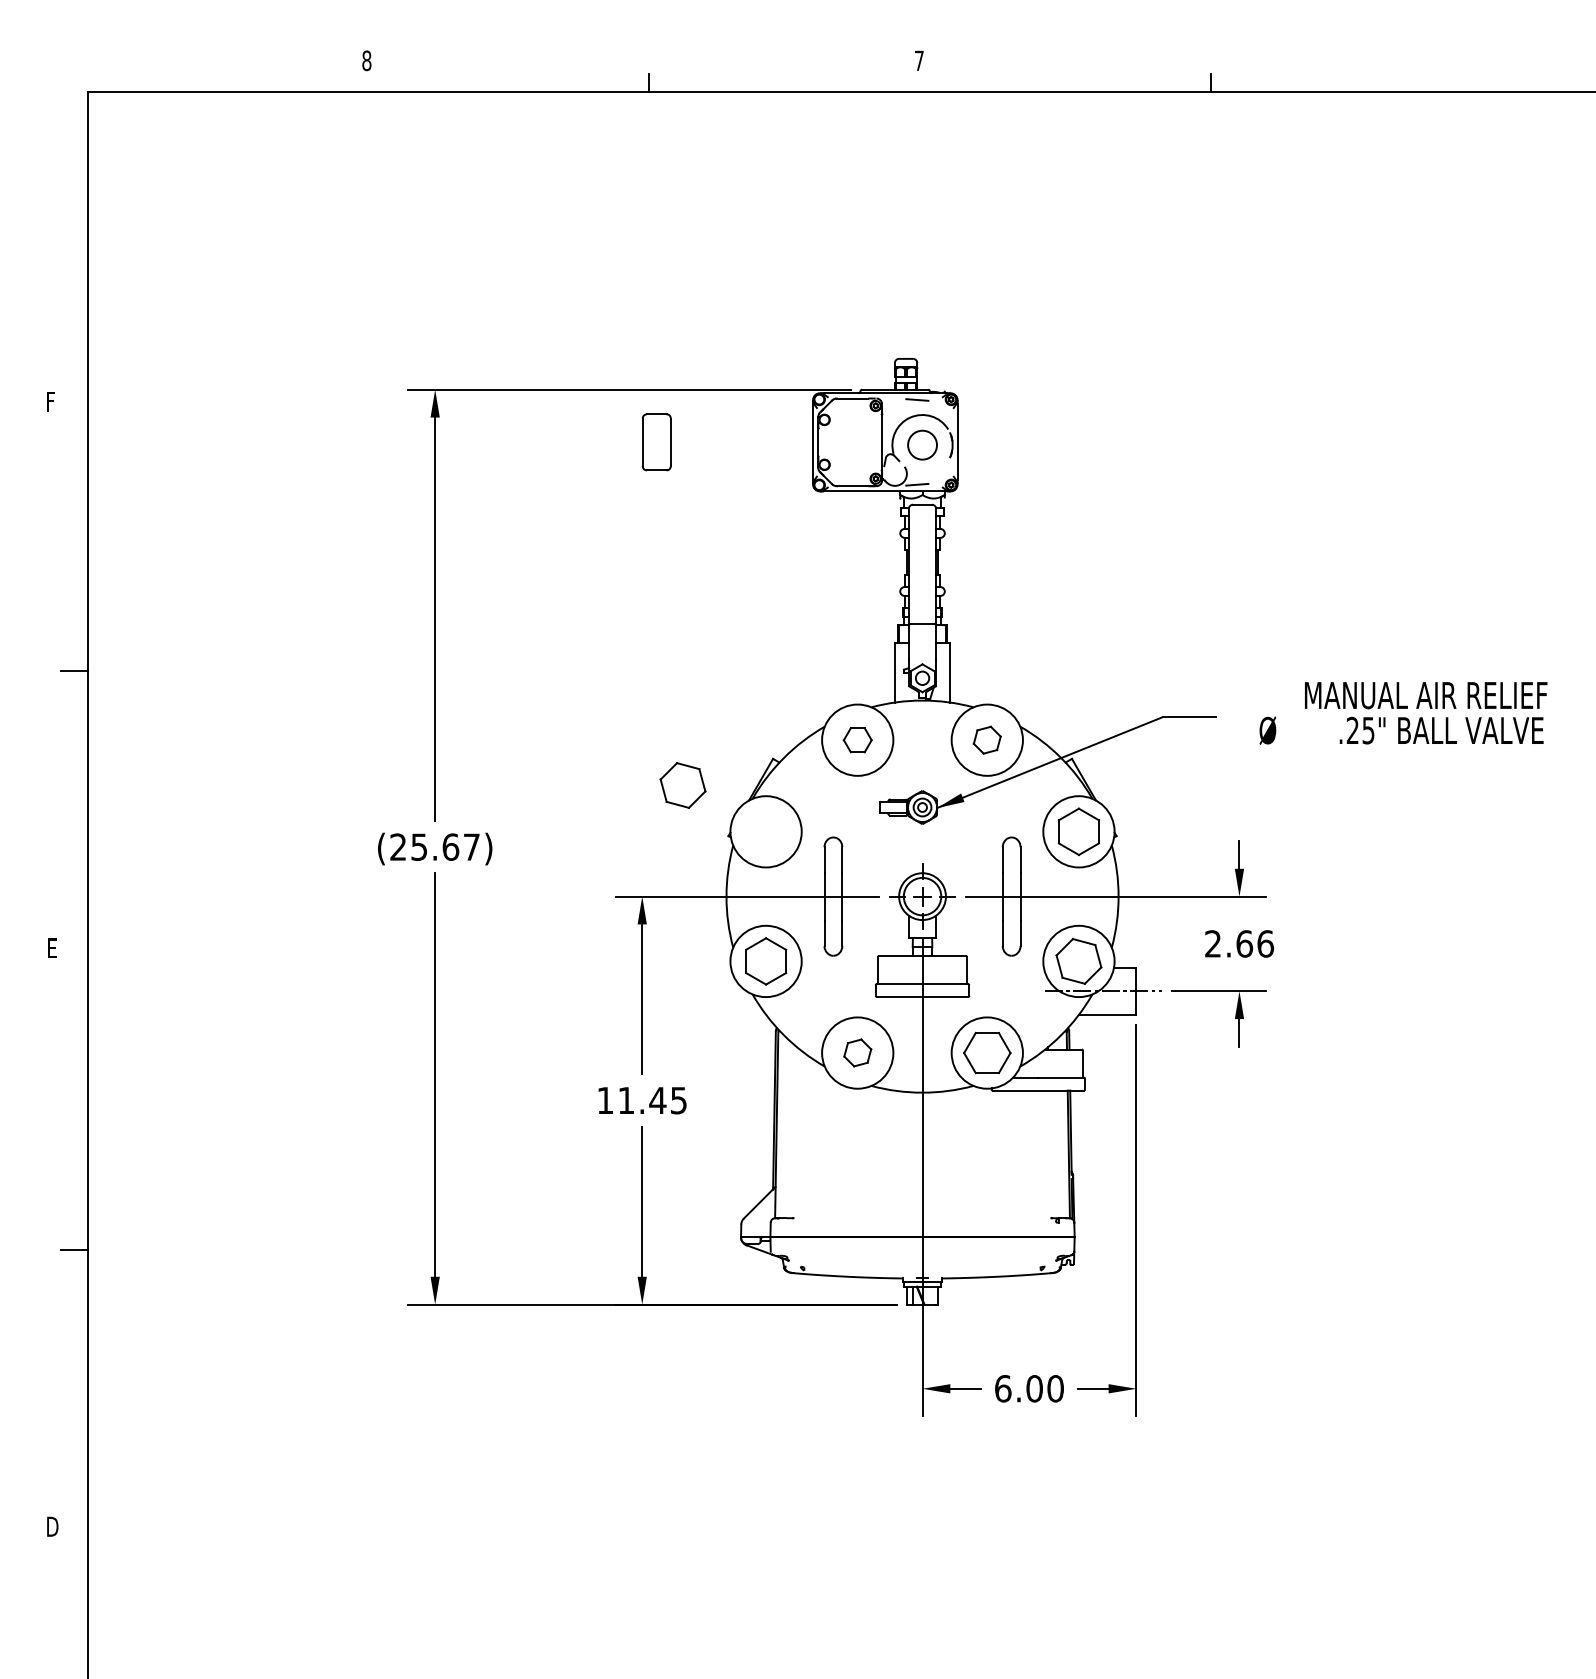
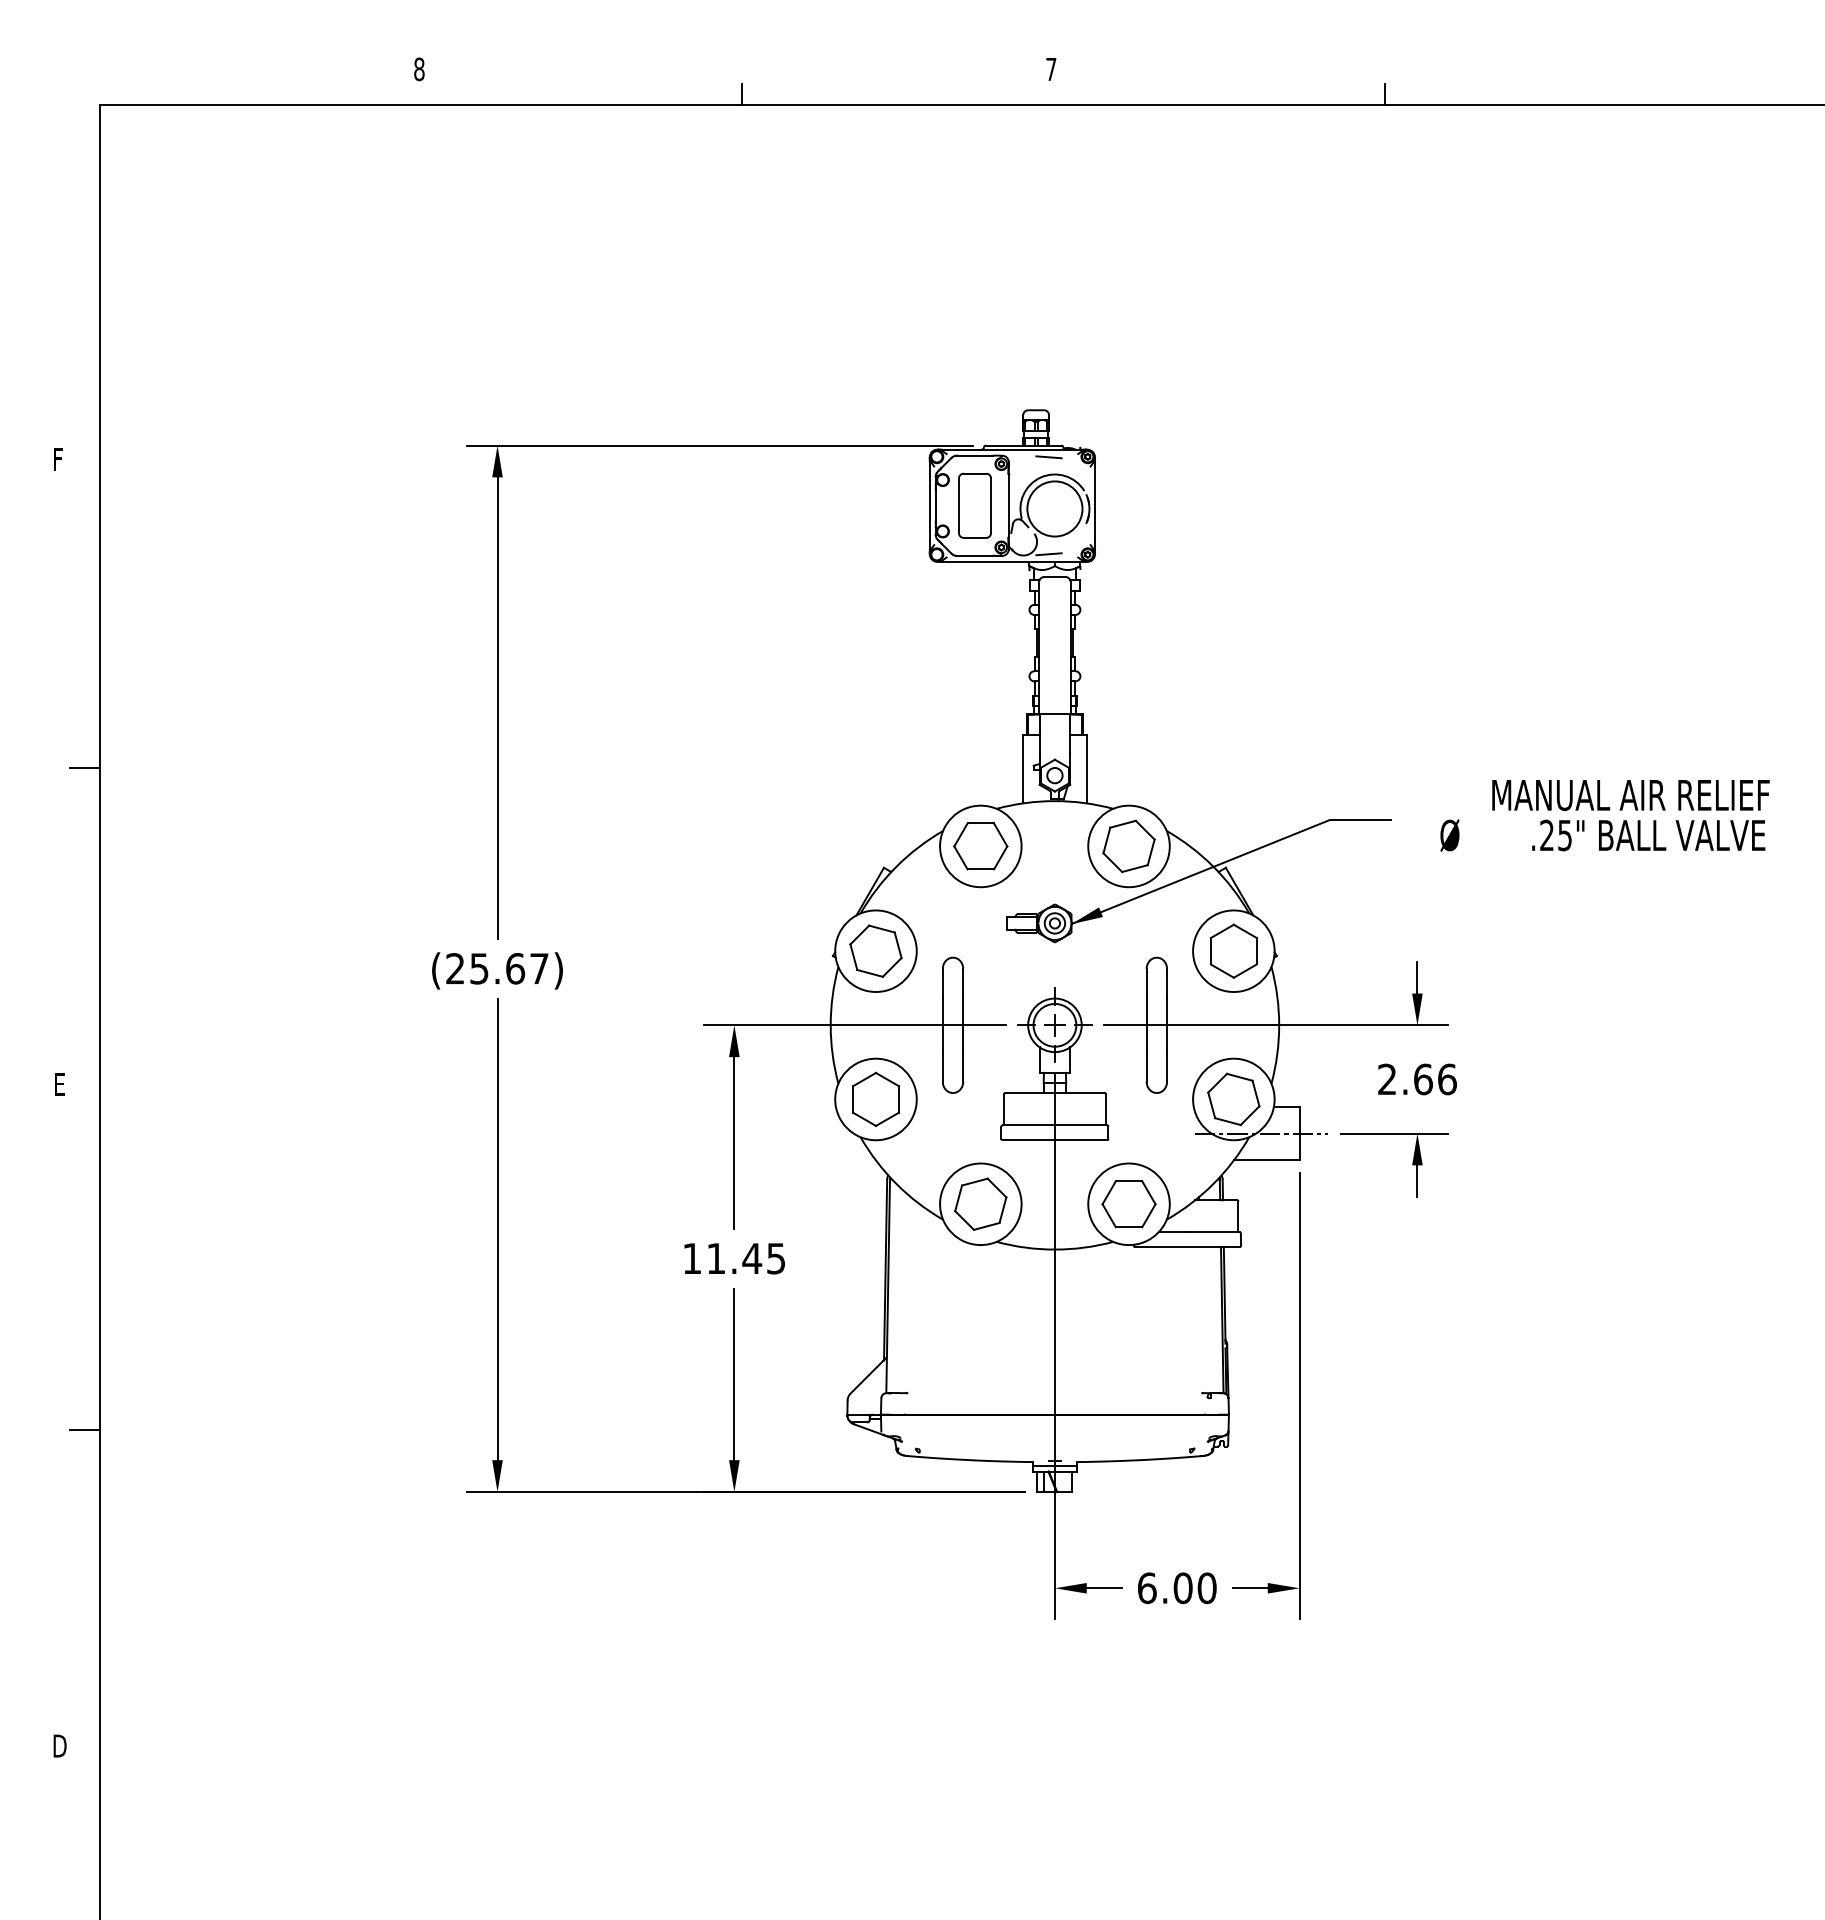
part: (656, 442) -> (974, 505), moved
circle: (922, 444) -> (1054, 508), size x1.67
part: (857, 740) -> (980, 846), size x1.67
part: (986, 740) -> (1128, 846), size x1.67
part: (682, 784) -> (875, 950), moved
part: (857, 1052) -> (980, 1203), size x1.67

